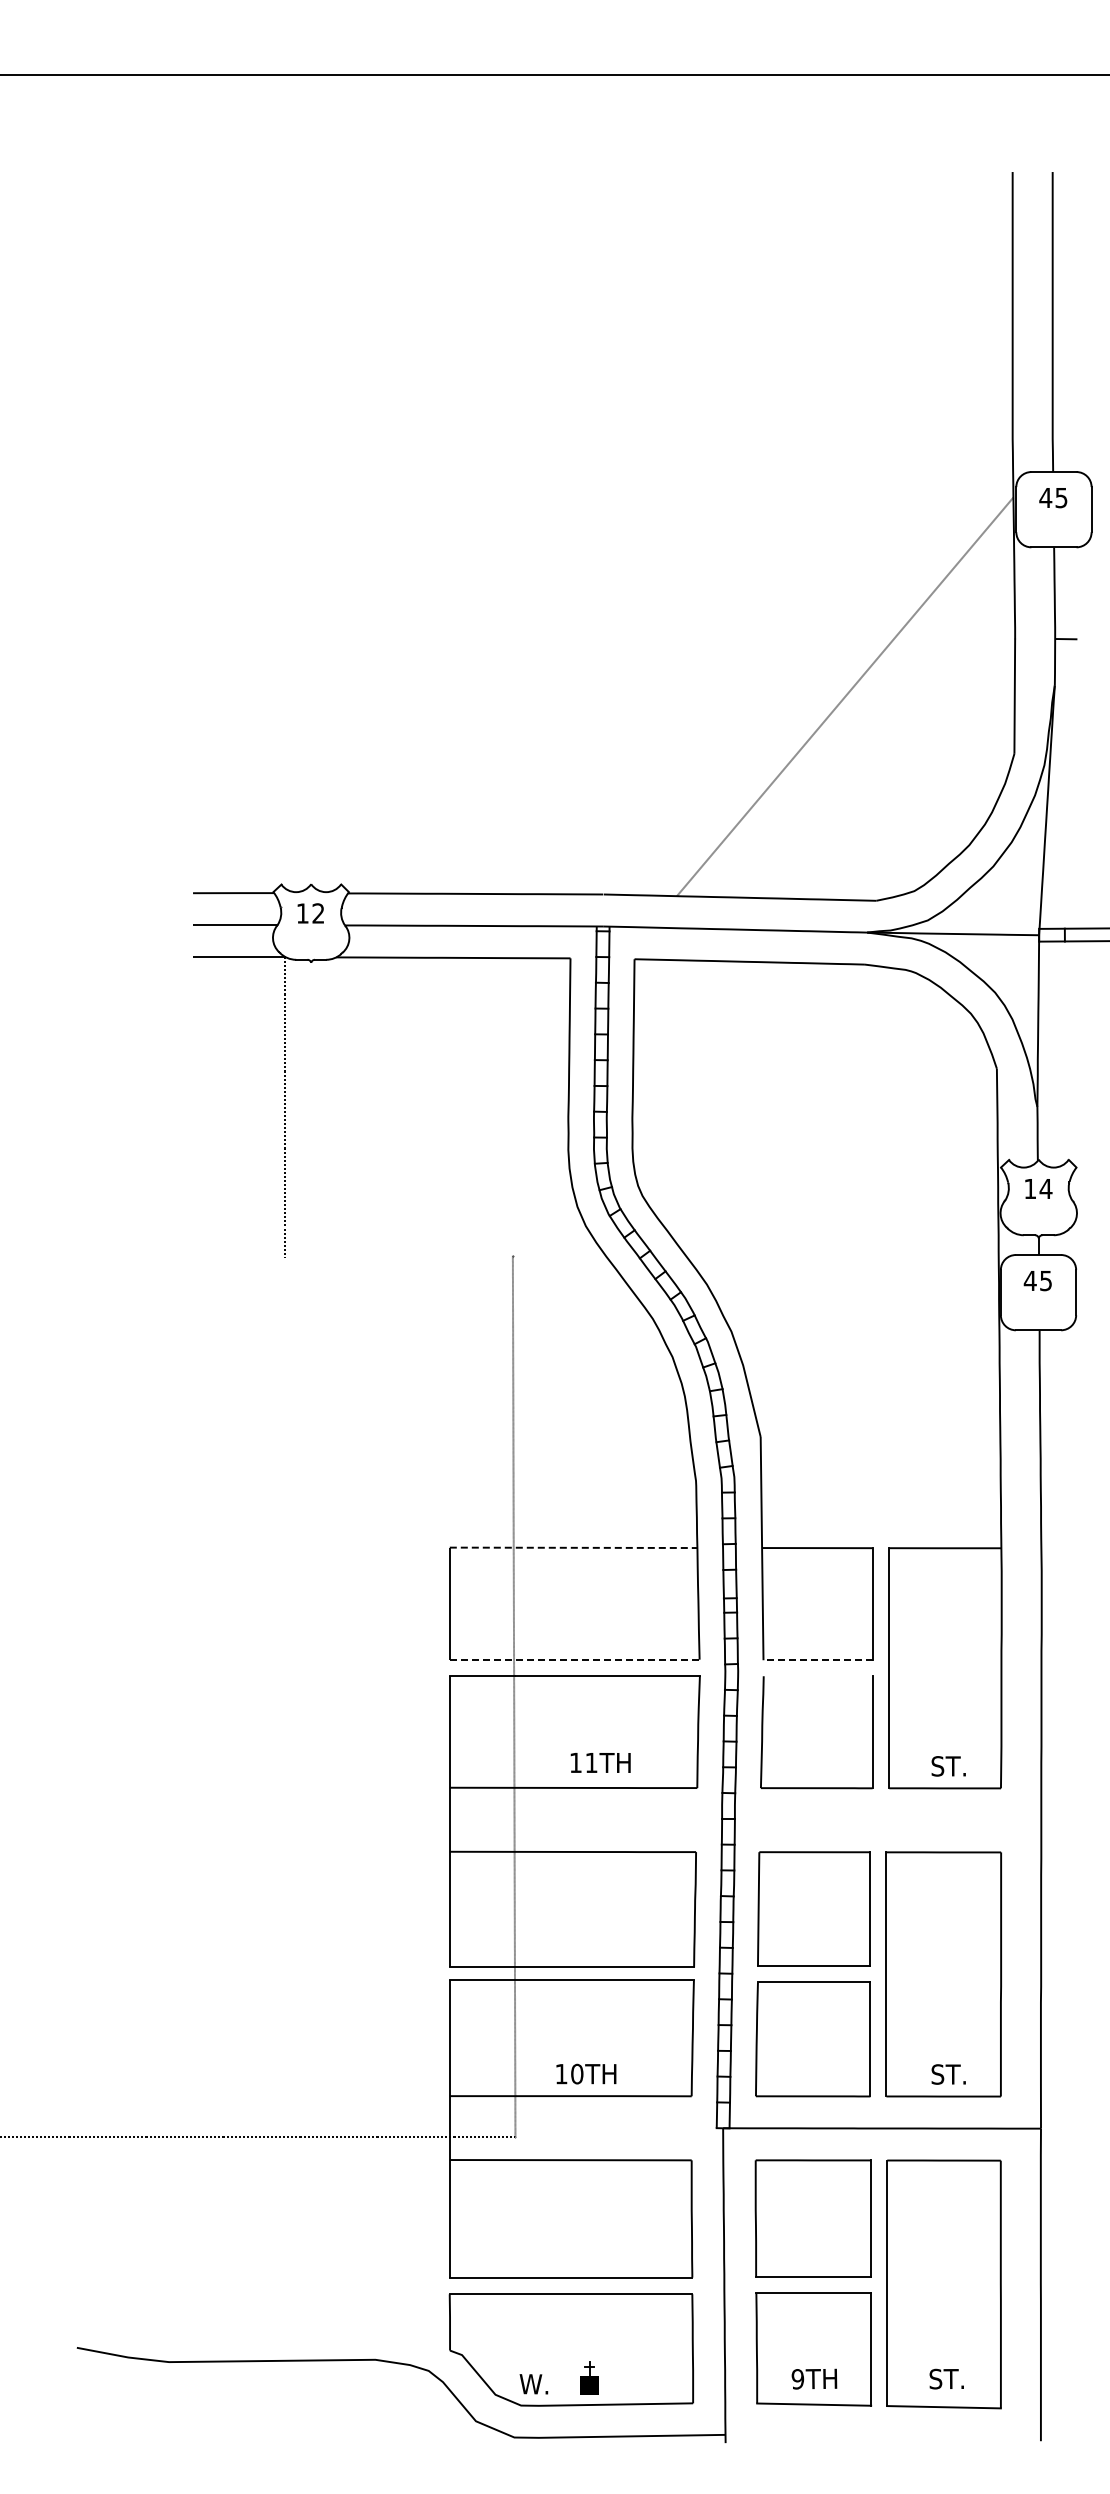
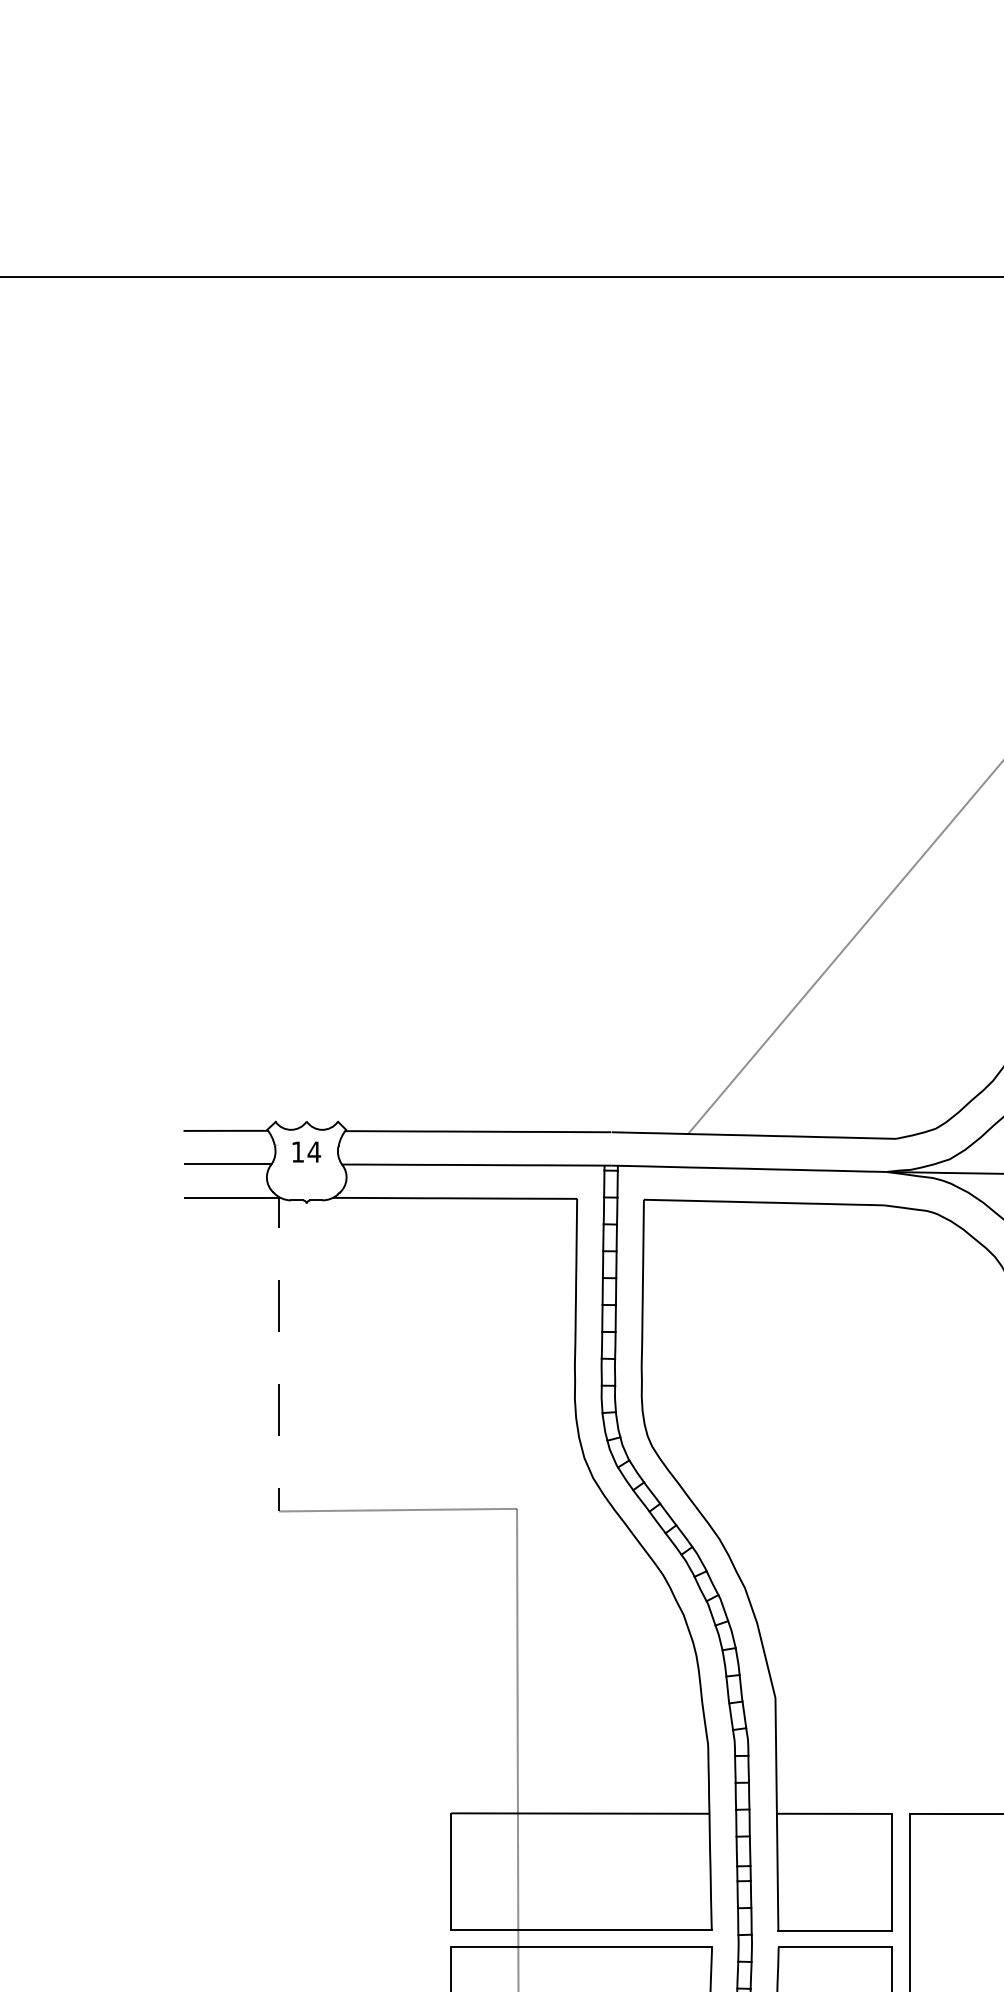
text: (318, 913) -> (314, 1152), 12 -> 14
line: (398, 1256) -> (397, 1509), added
line: (573, 1547) -> (580, 1813), dashed -> solid
line: (574, 1659) -> (581, 1930), dashed -> solid
line: (818, 1660) -> (835, 1931), dashed -> solid
line: (817, 1676) -> (834, 1947), added

